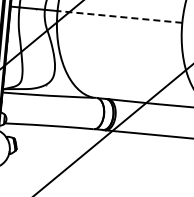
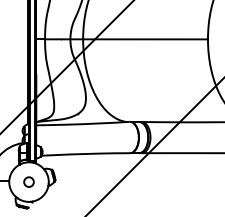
line: (119, 17) -> (145, 39), dashed -> solid

